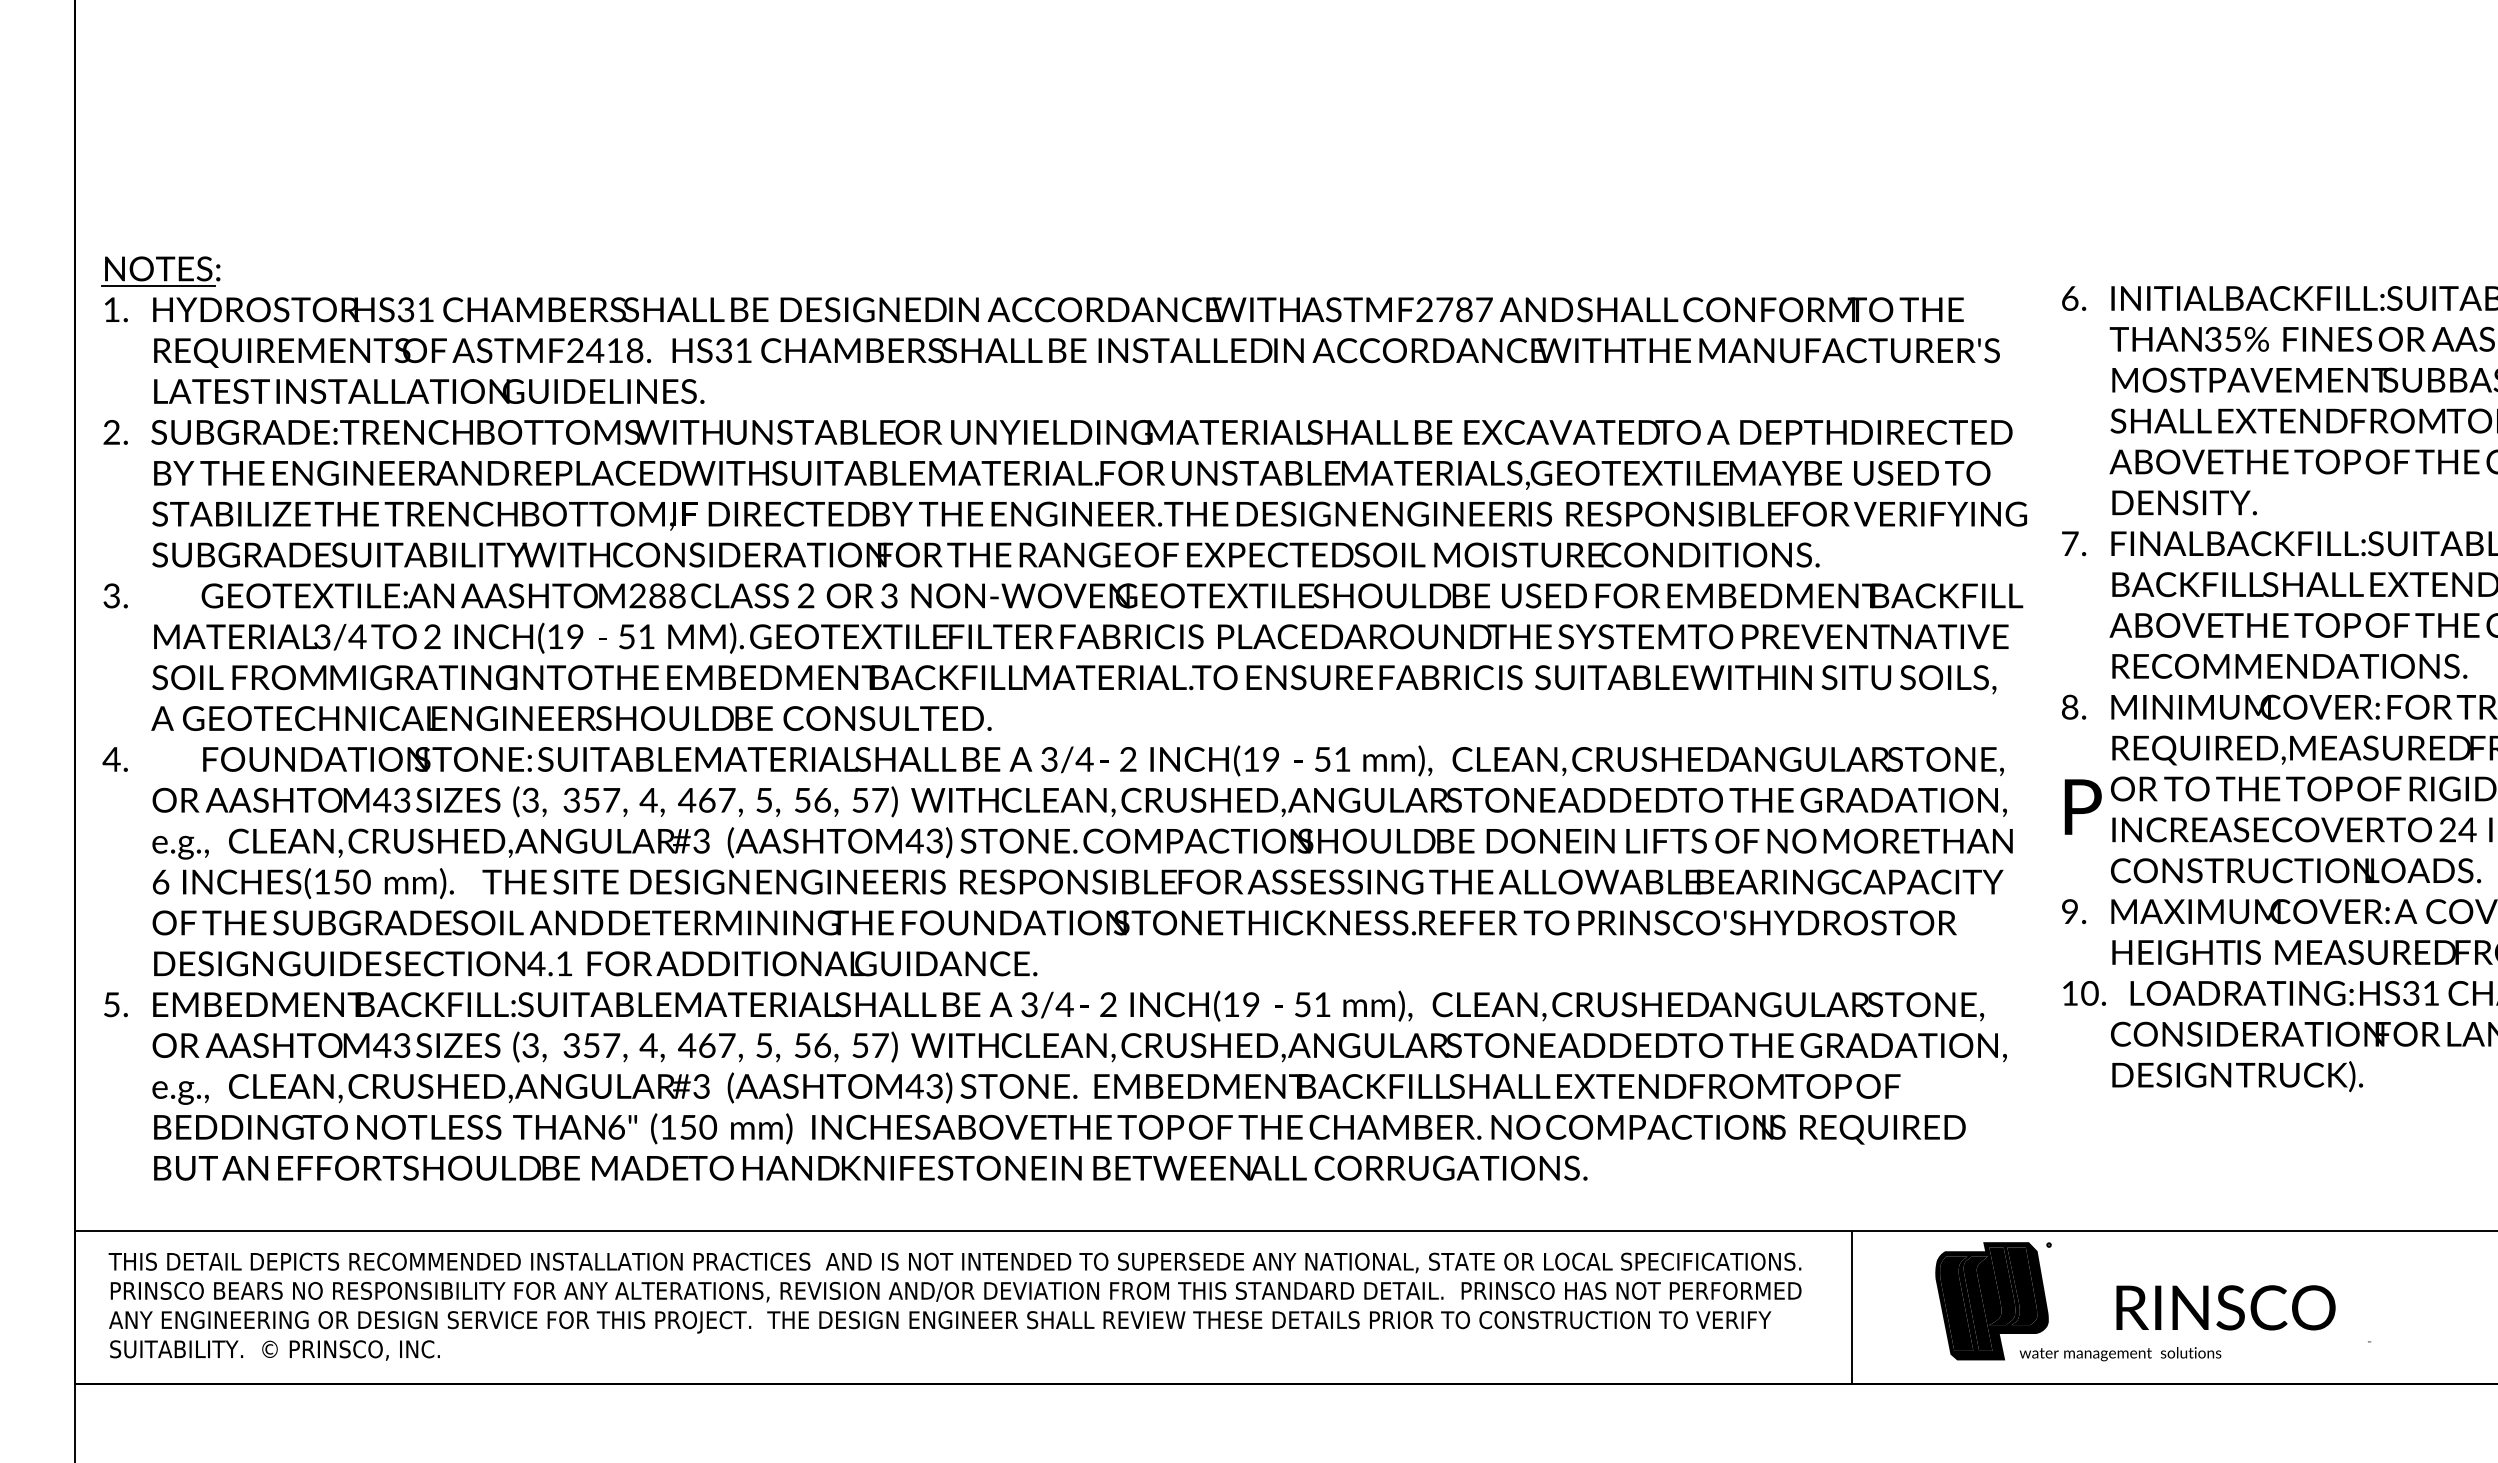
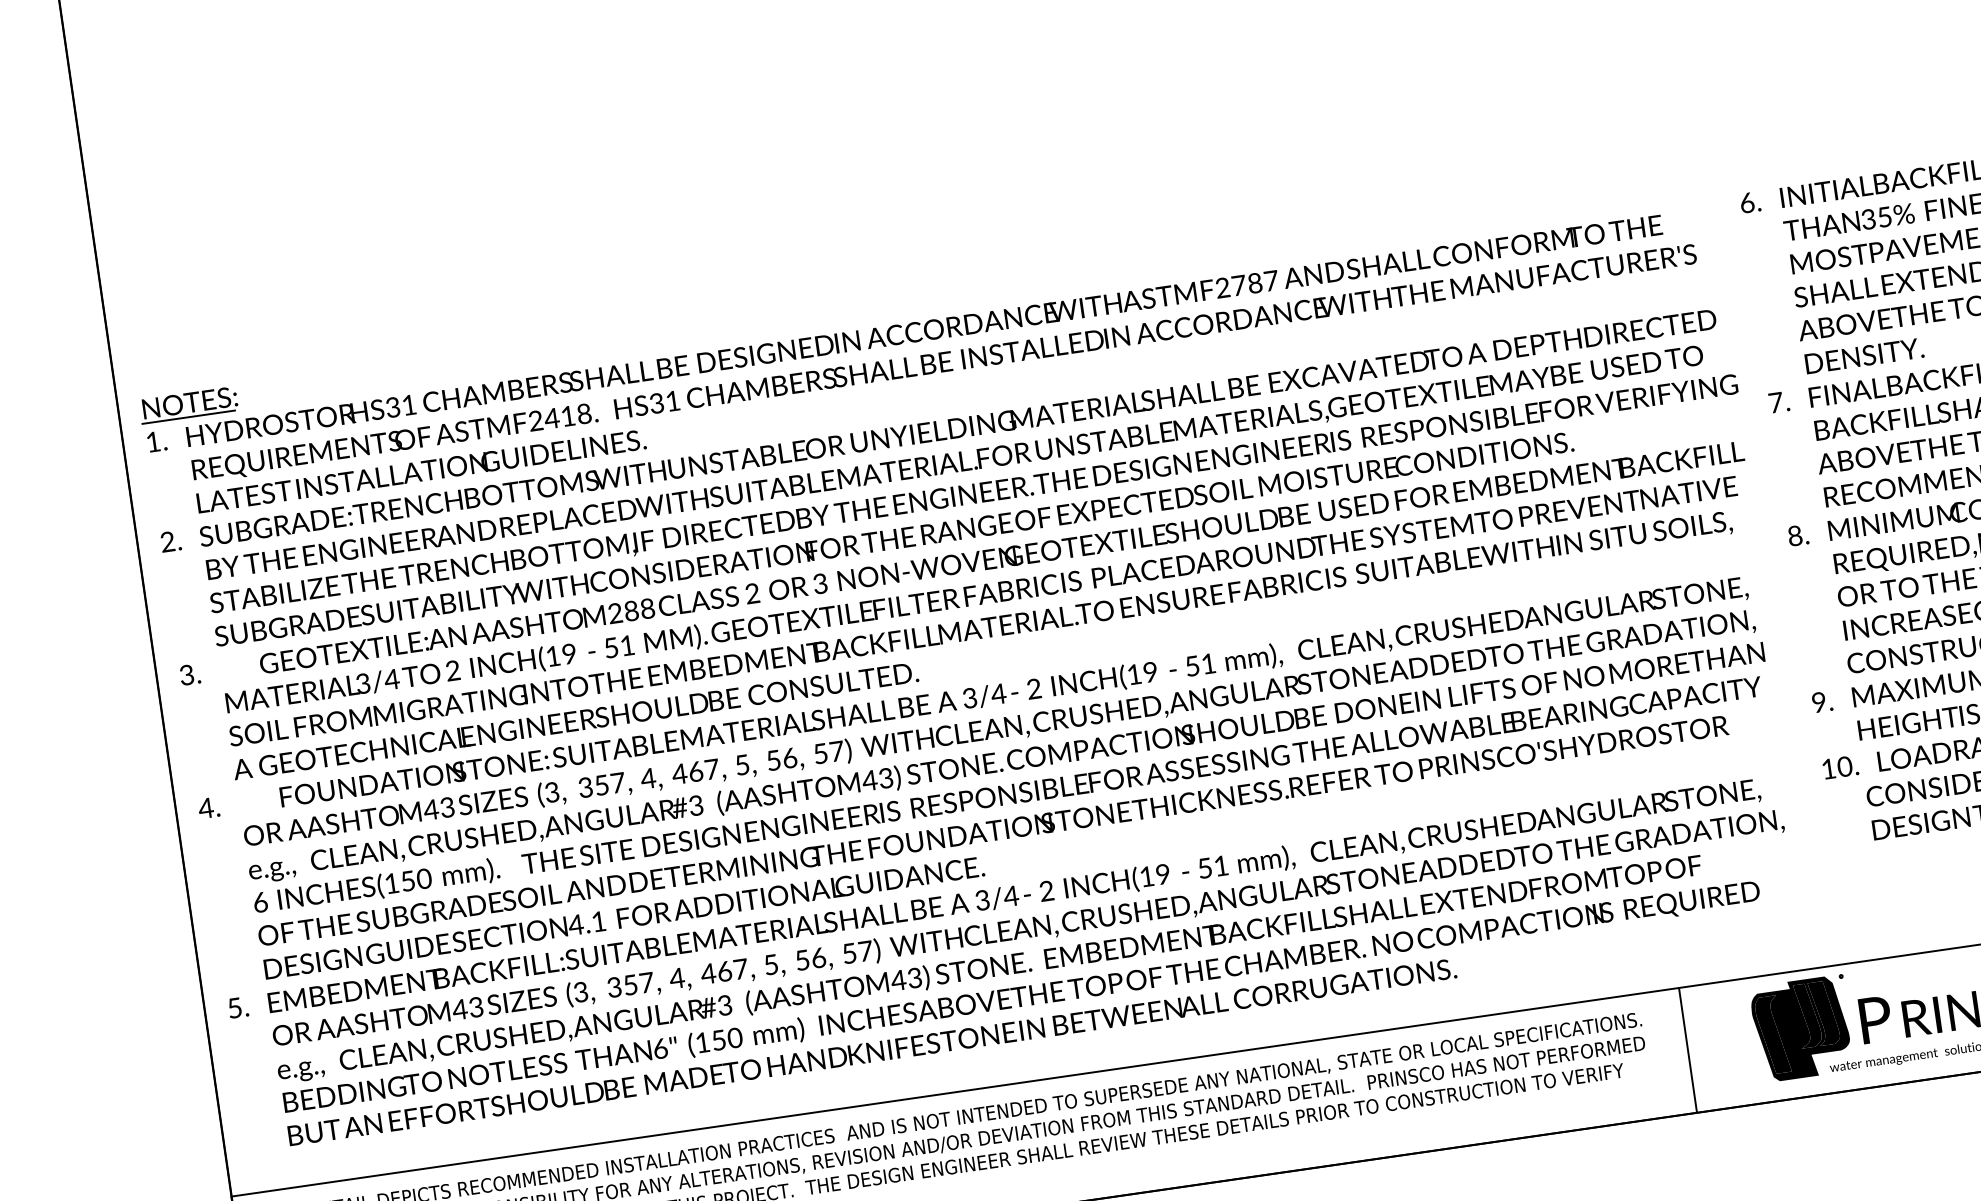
text: (2082, 806) -> (1875, 1019), moved

